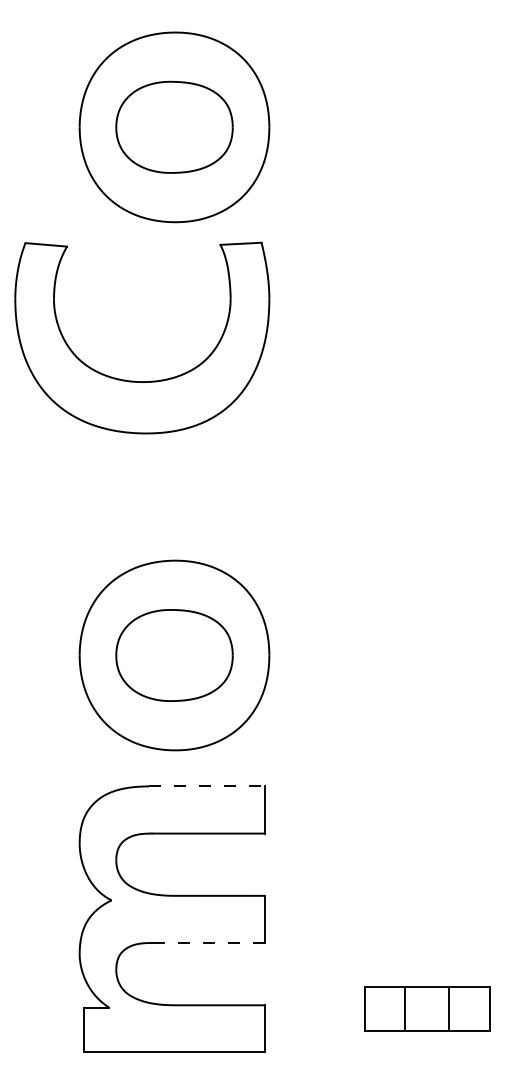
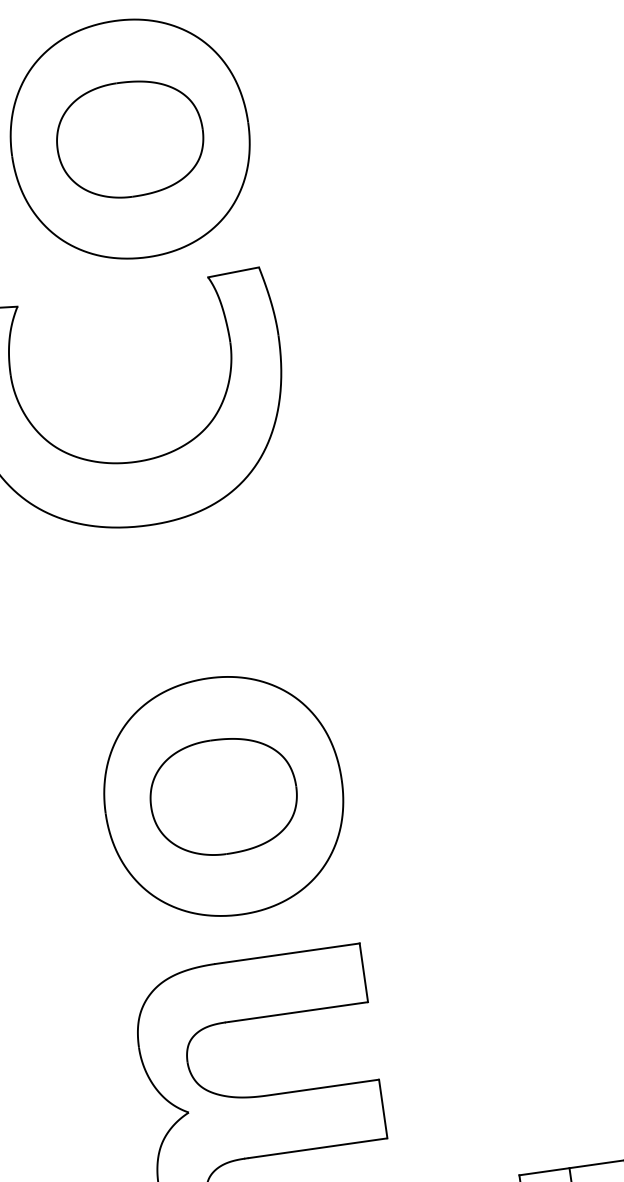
line: (207, 786) -> (287, 953), dashed -> solid
line: (207, 943) -> (315, 1149), dashed -> solid

